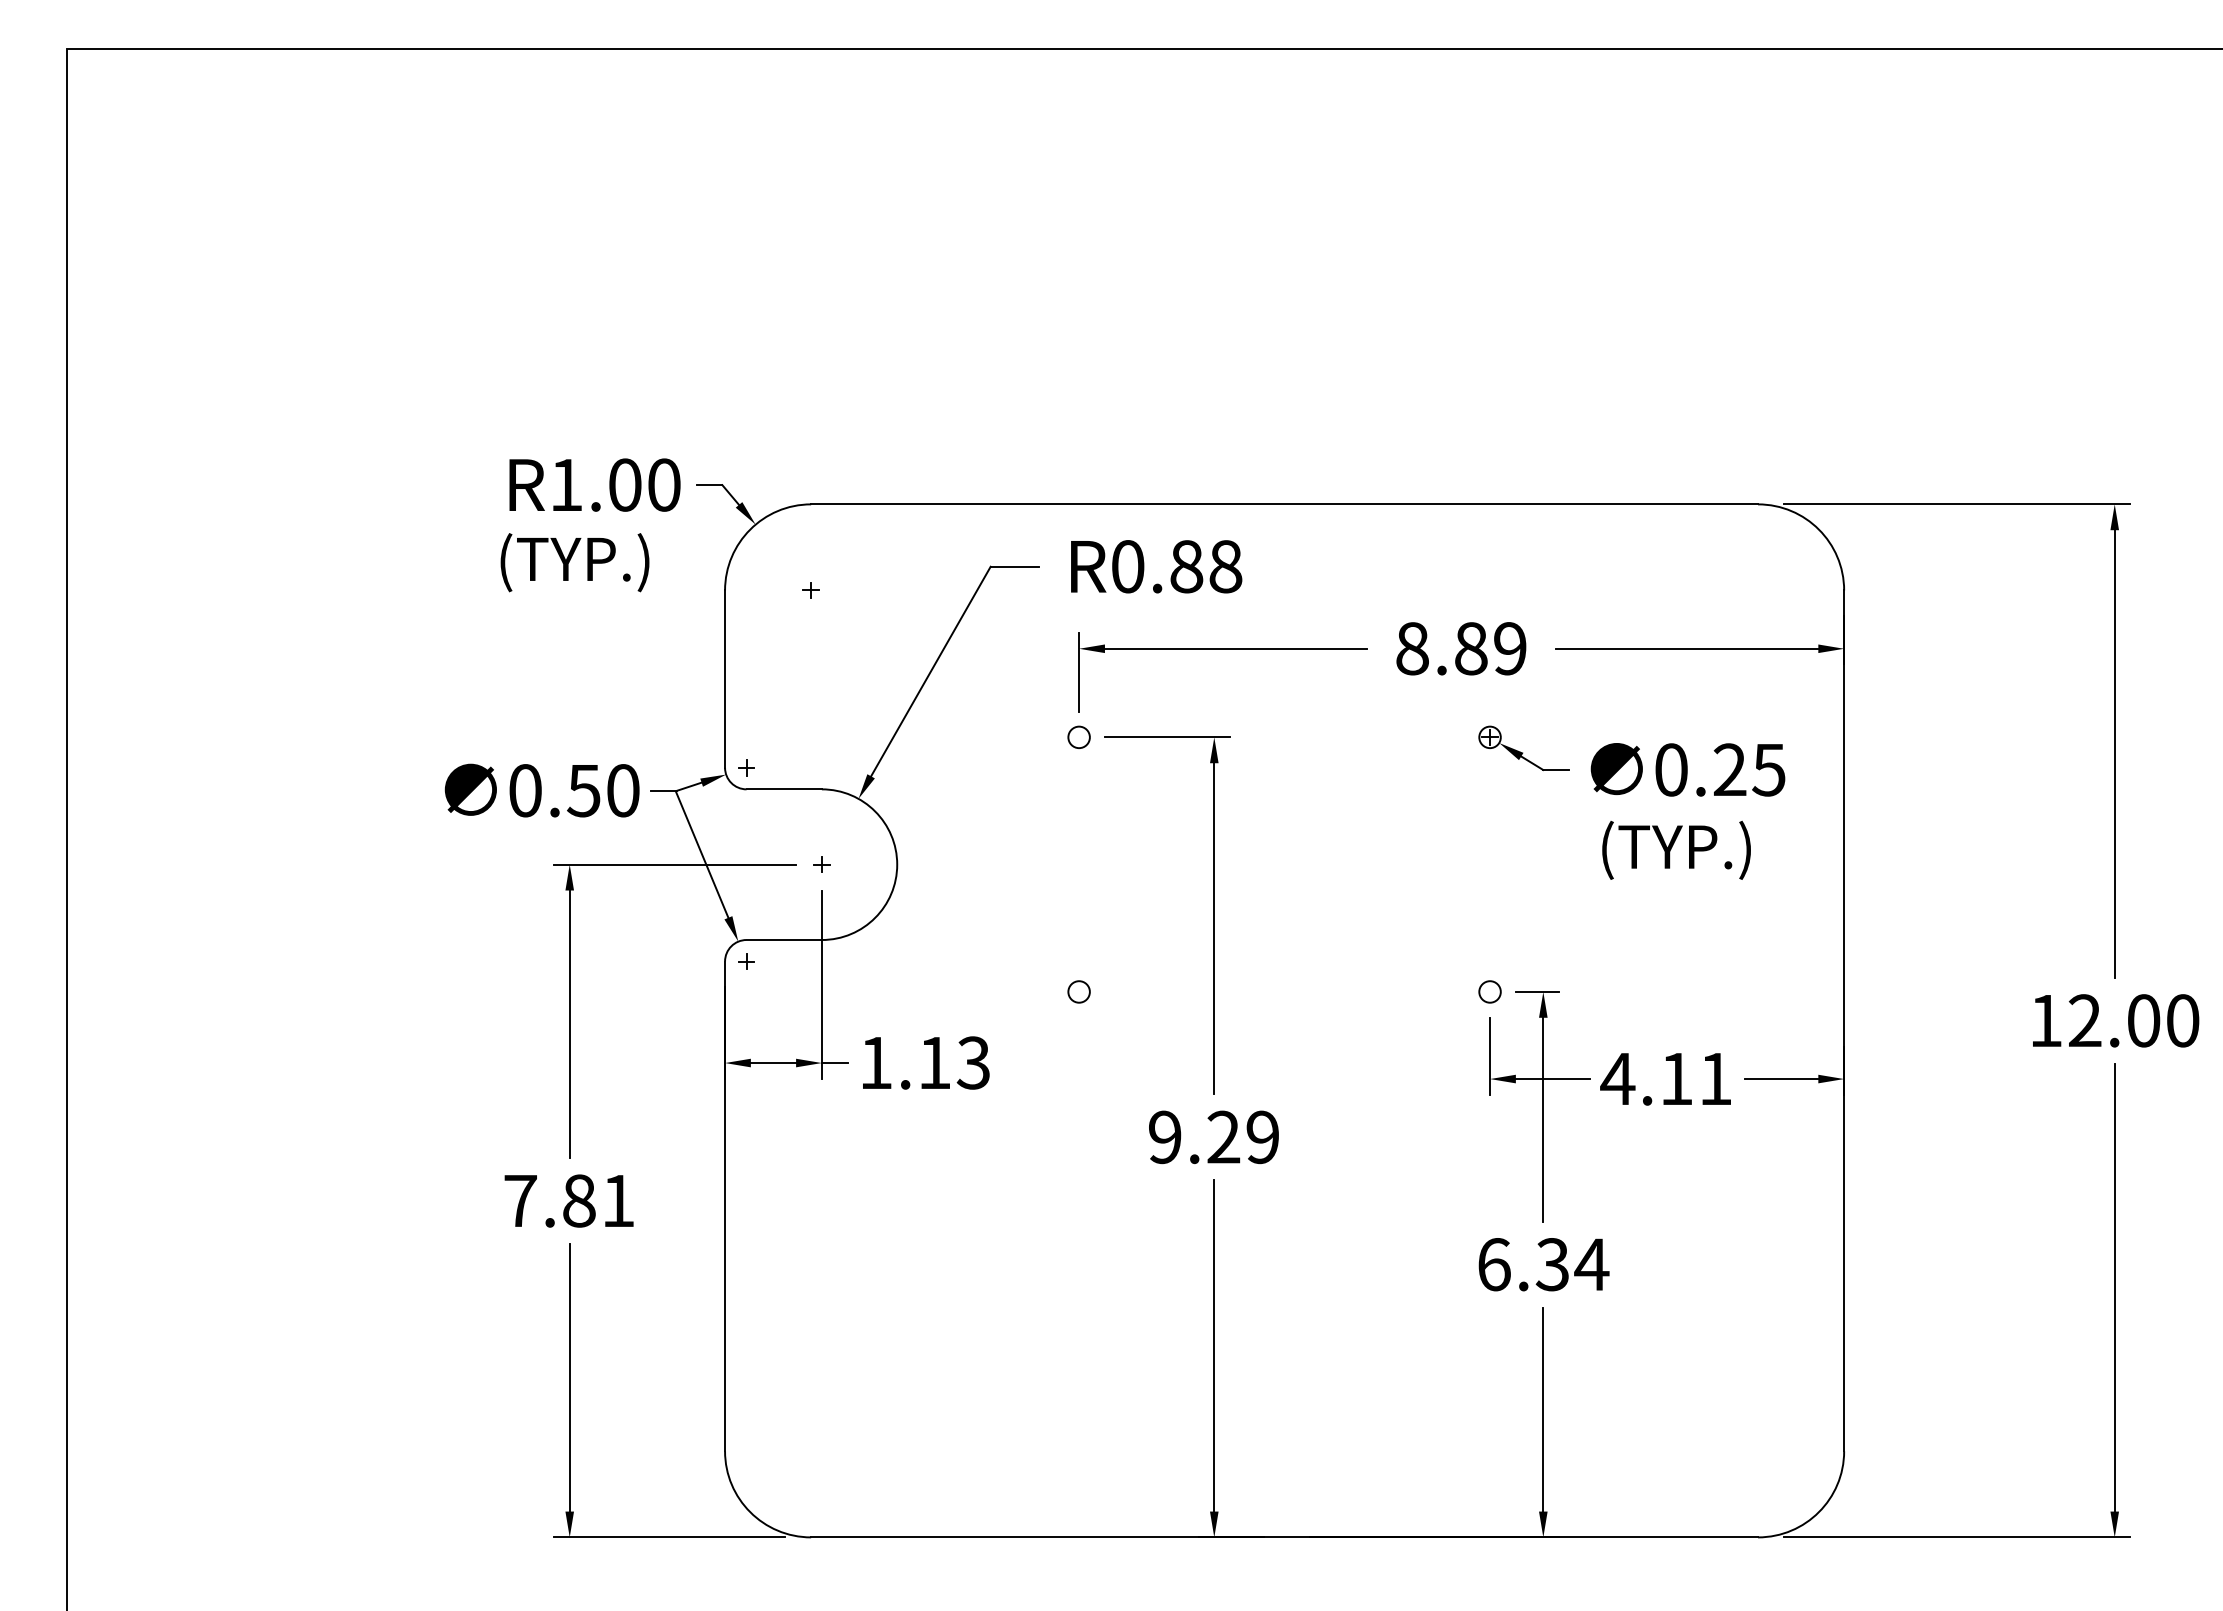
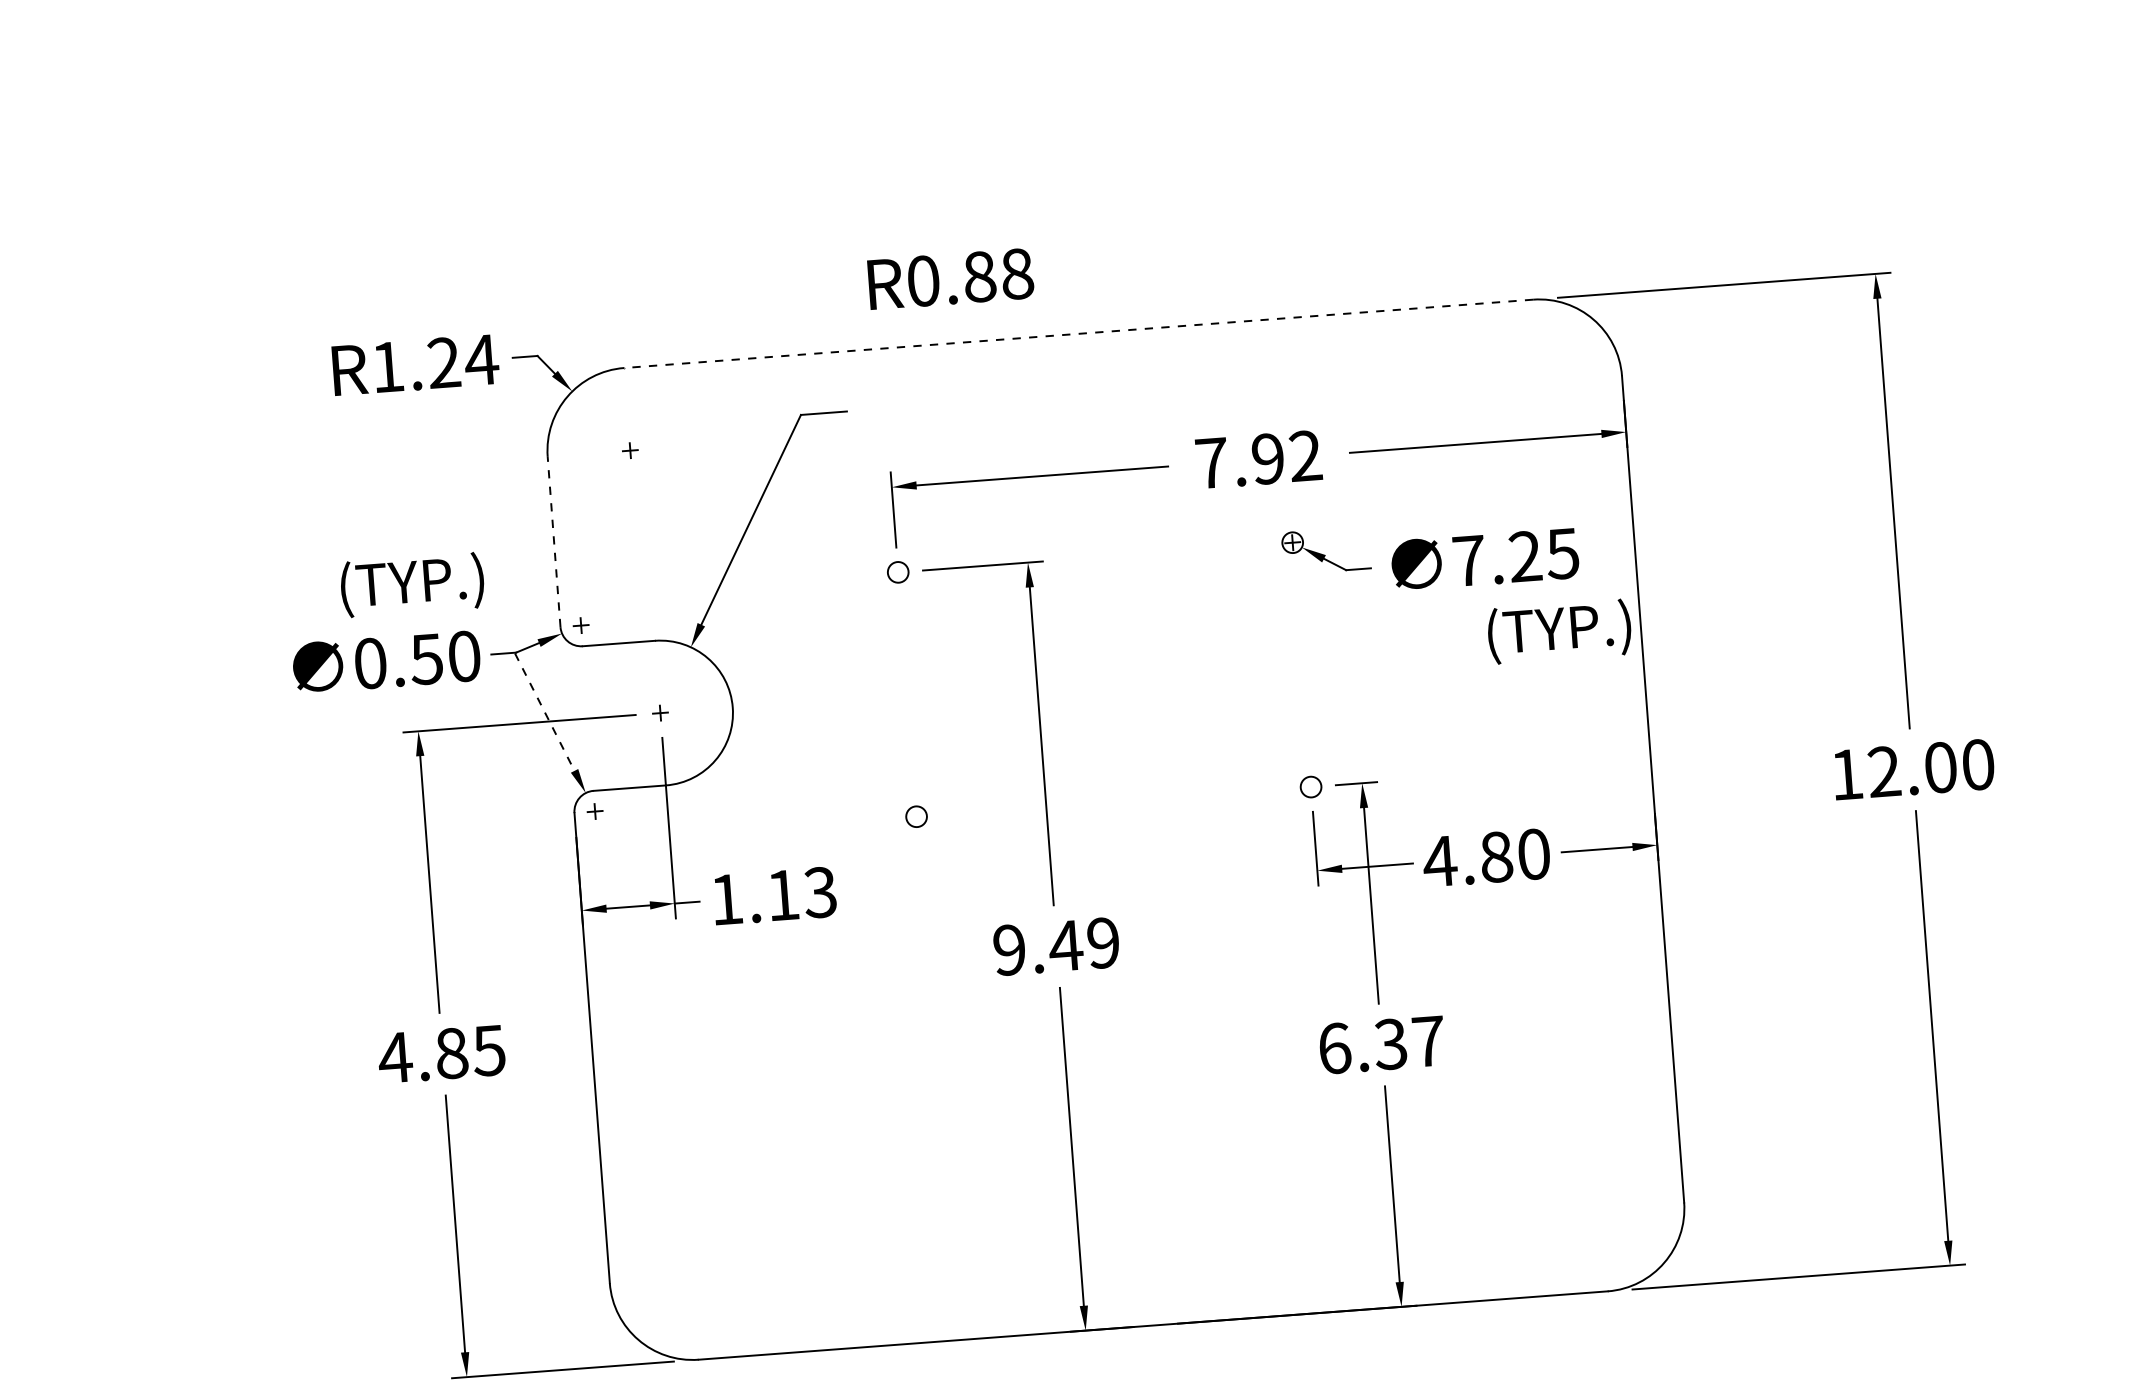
text: (645, 484) -> (463, 360), R1.00 -> R1.24
line: (1284, 504) -> (1078, 333), solid -> dashed
text: (574, 562) -> (411, 584), moved
text: (1156, 566) -> (950, 278), moved
text: (1461, 648) -> (1258, 459), 8.89 -> 7.92
line: (725, 679) -> (554, 542), solid -> dashed
text: (1671, 769) -> (1469, 560), 0.25 -> 7.25
text: (1676, 849) -> (1559, 630), moved
line: (702, 855) -> (545, 712), solid -> dashed
text: (1696, 1078) -> (1515, 855), 4.11 -> 4.80
text: (1223, 1136) -> (1065, 945), 9.29 -> 9.49
text: (568, 1201) -> (441, 1054), 7.81 -> 4.85
text: (1591, 1264) -> (1428, 1041), 6.34 -> 6.37

